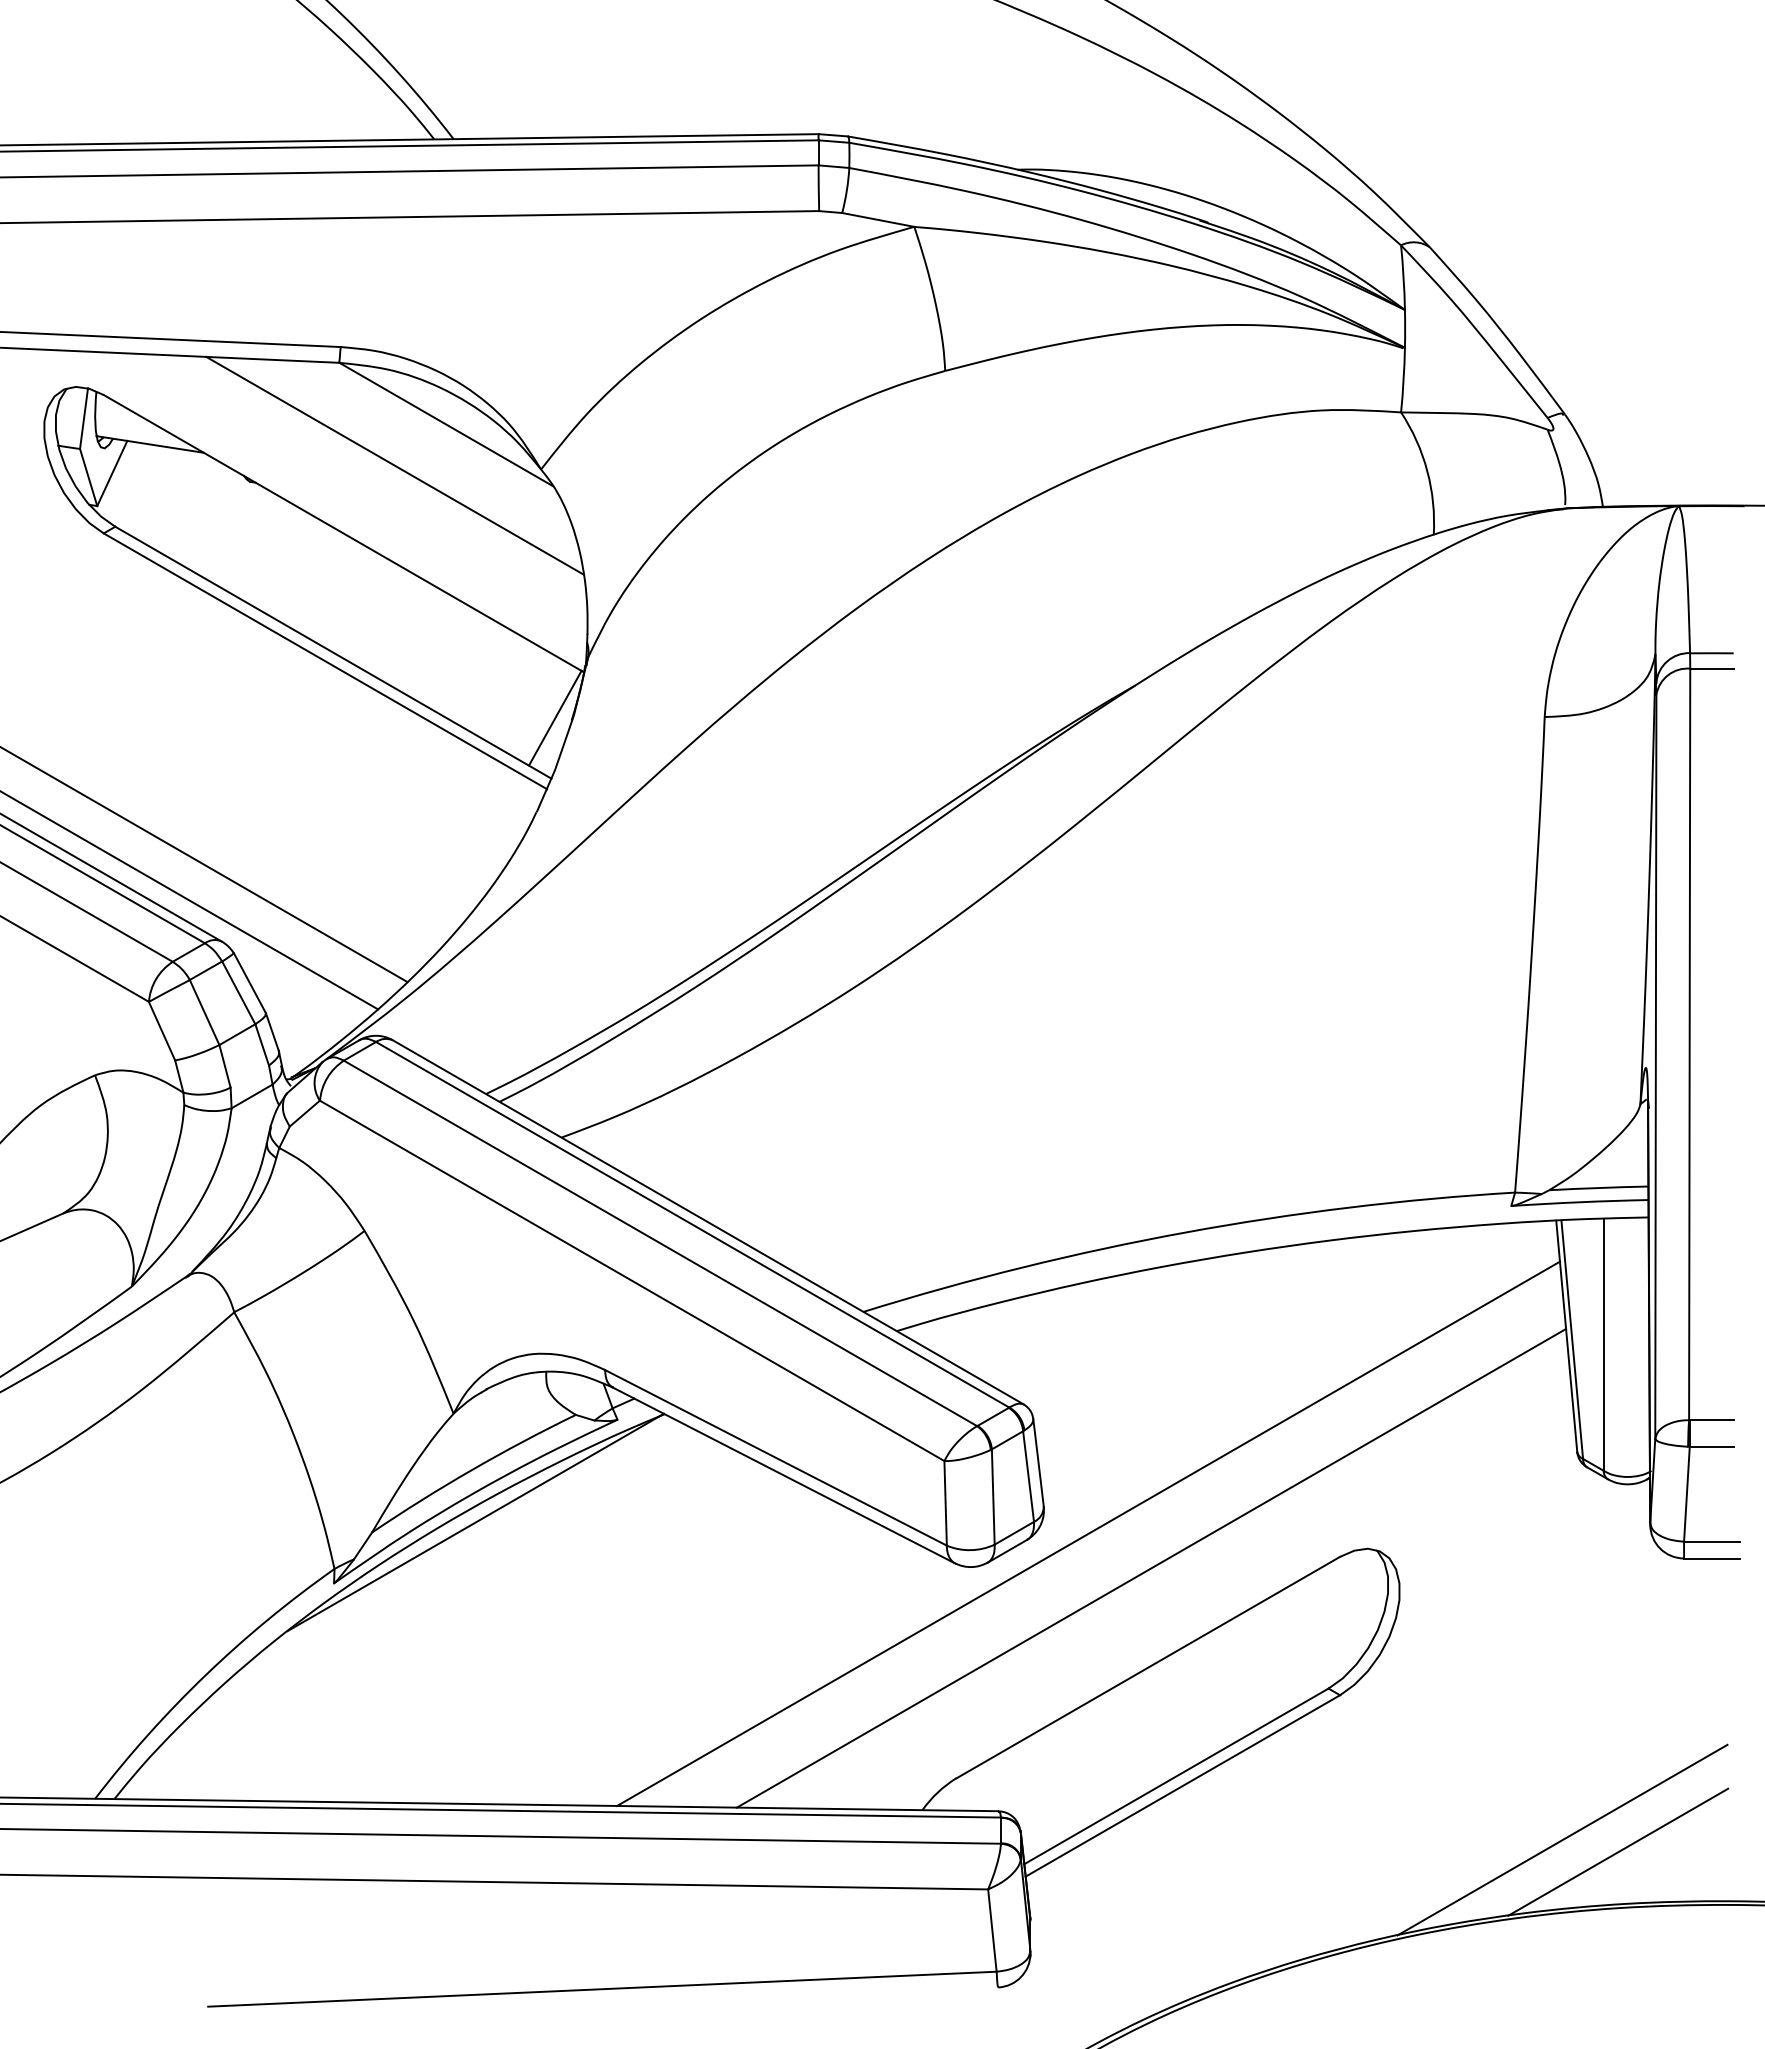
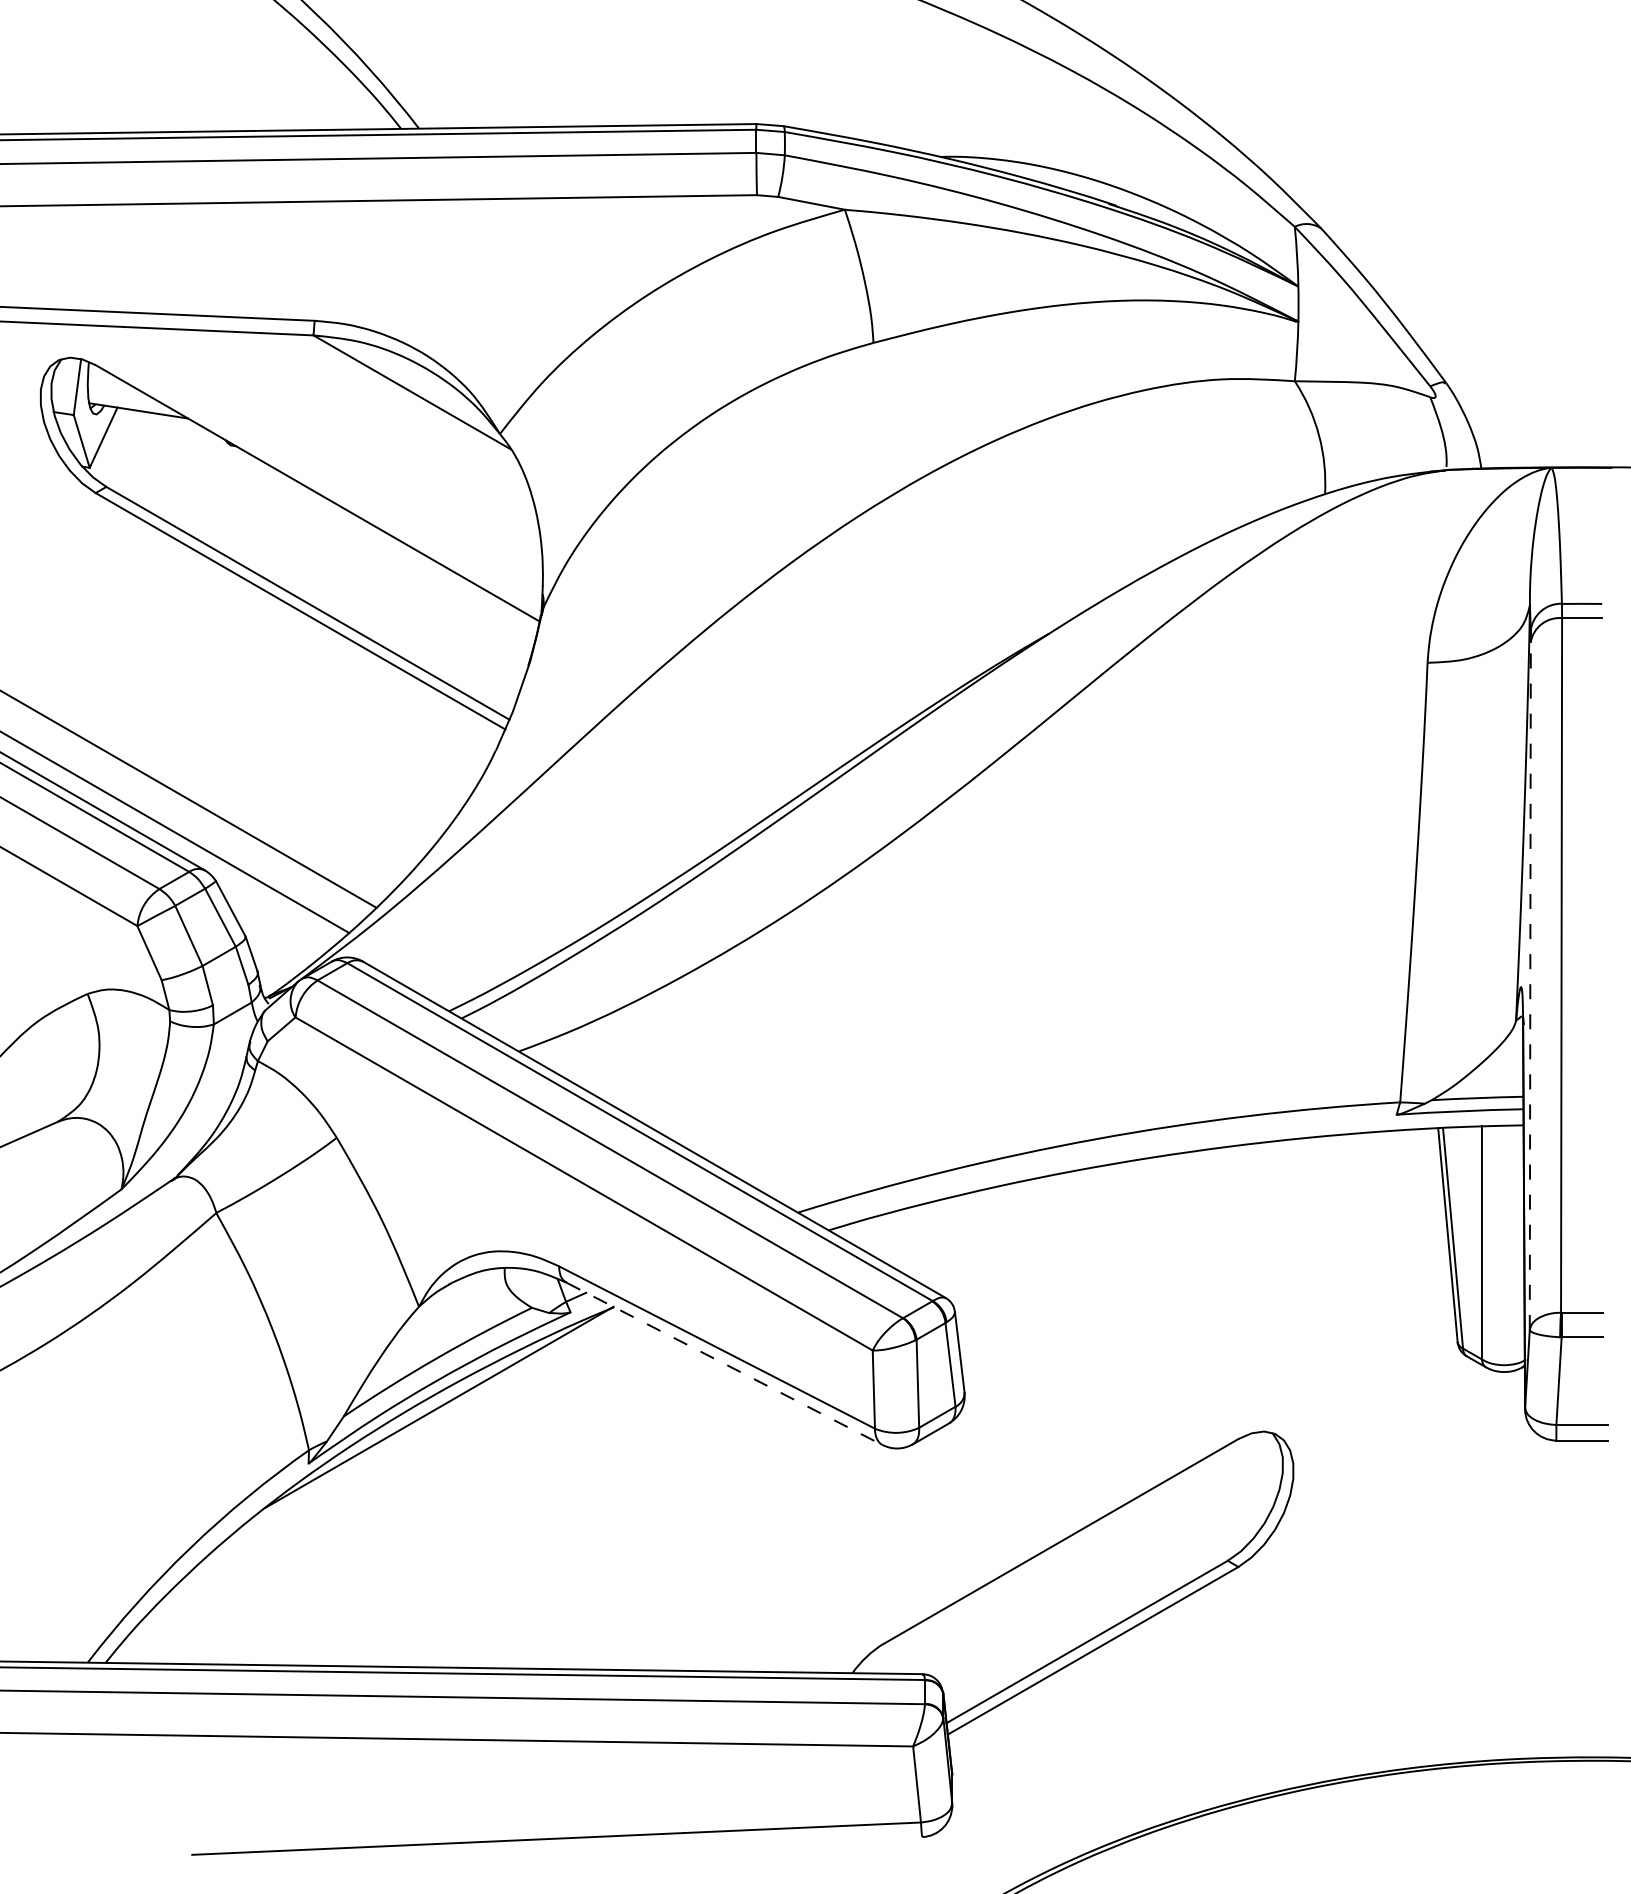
line: (394, 465) -> (364, 430), removed
line: (555, 717) -> (513, 663), removed
line: (1655, 1066) -> (1529, 985), solid -> dashed
line: (784, 1475) -> (724, 1363), solid -> dashed
line: (1088, 1533) -> (1005, 1417), removed
line: (1150, 1568) -> (1063, 1449), removed
line: (1562, 1839) -> (1444, 1700), removed
line: (1618, 1851) -> (1495, 1711), removed

